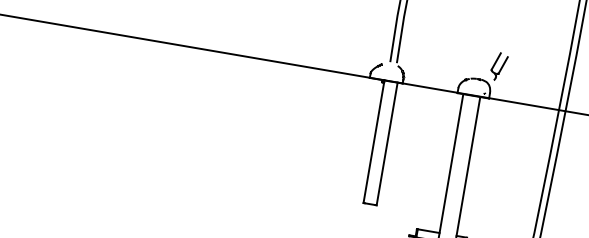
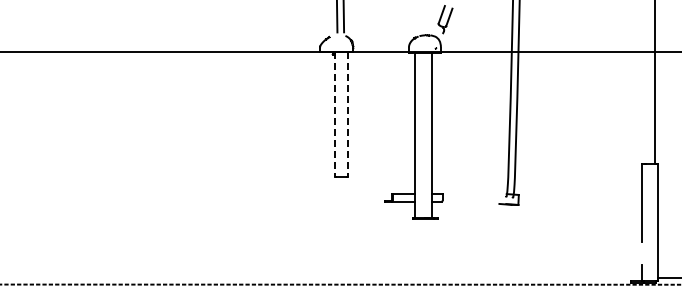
line: (373, 142) -> (334, 115), solid -> dashed
line: (387, 144) -> (348, 115), solid -> dashed

